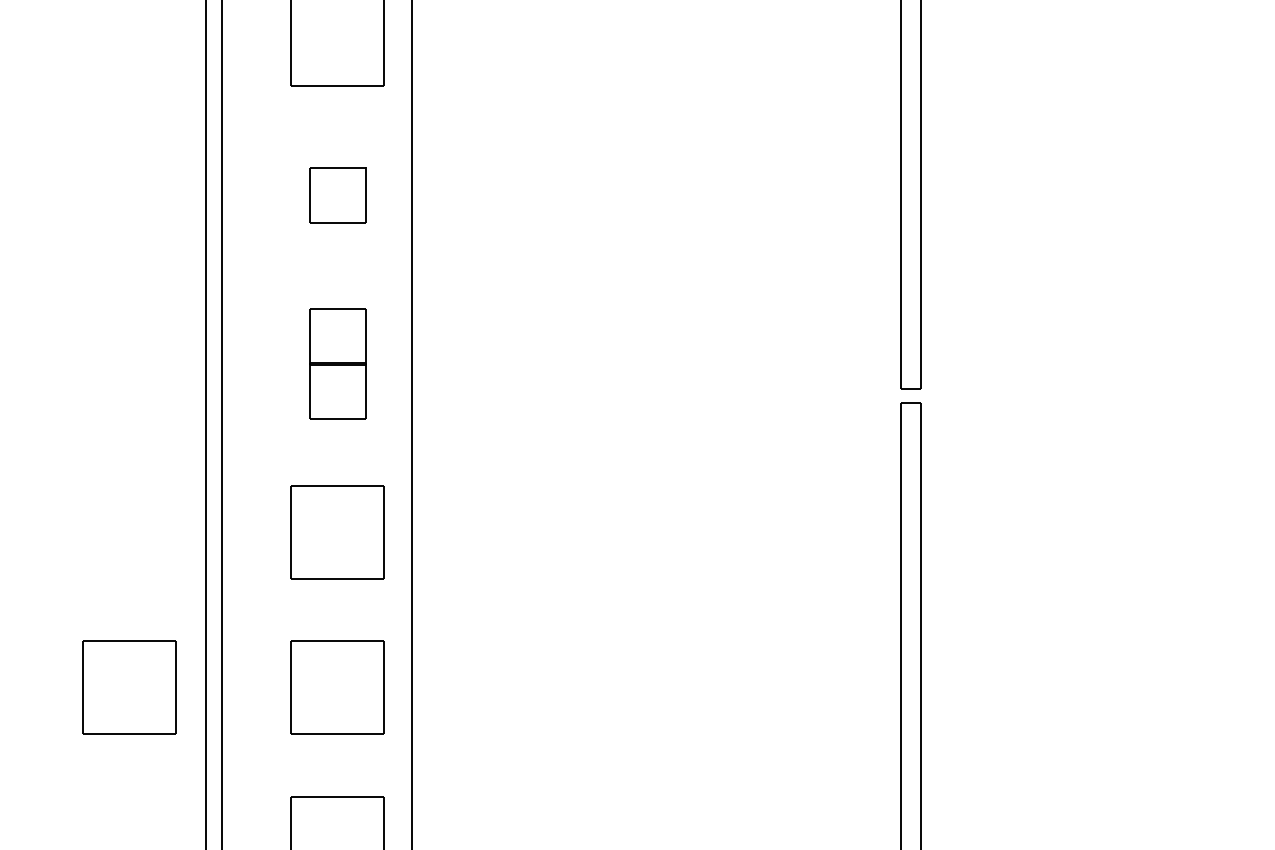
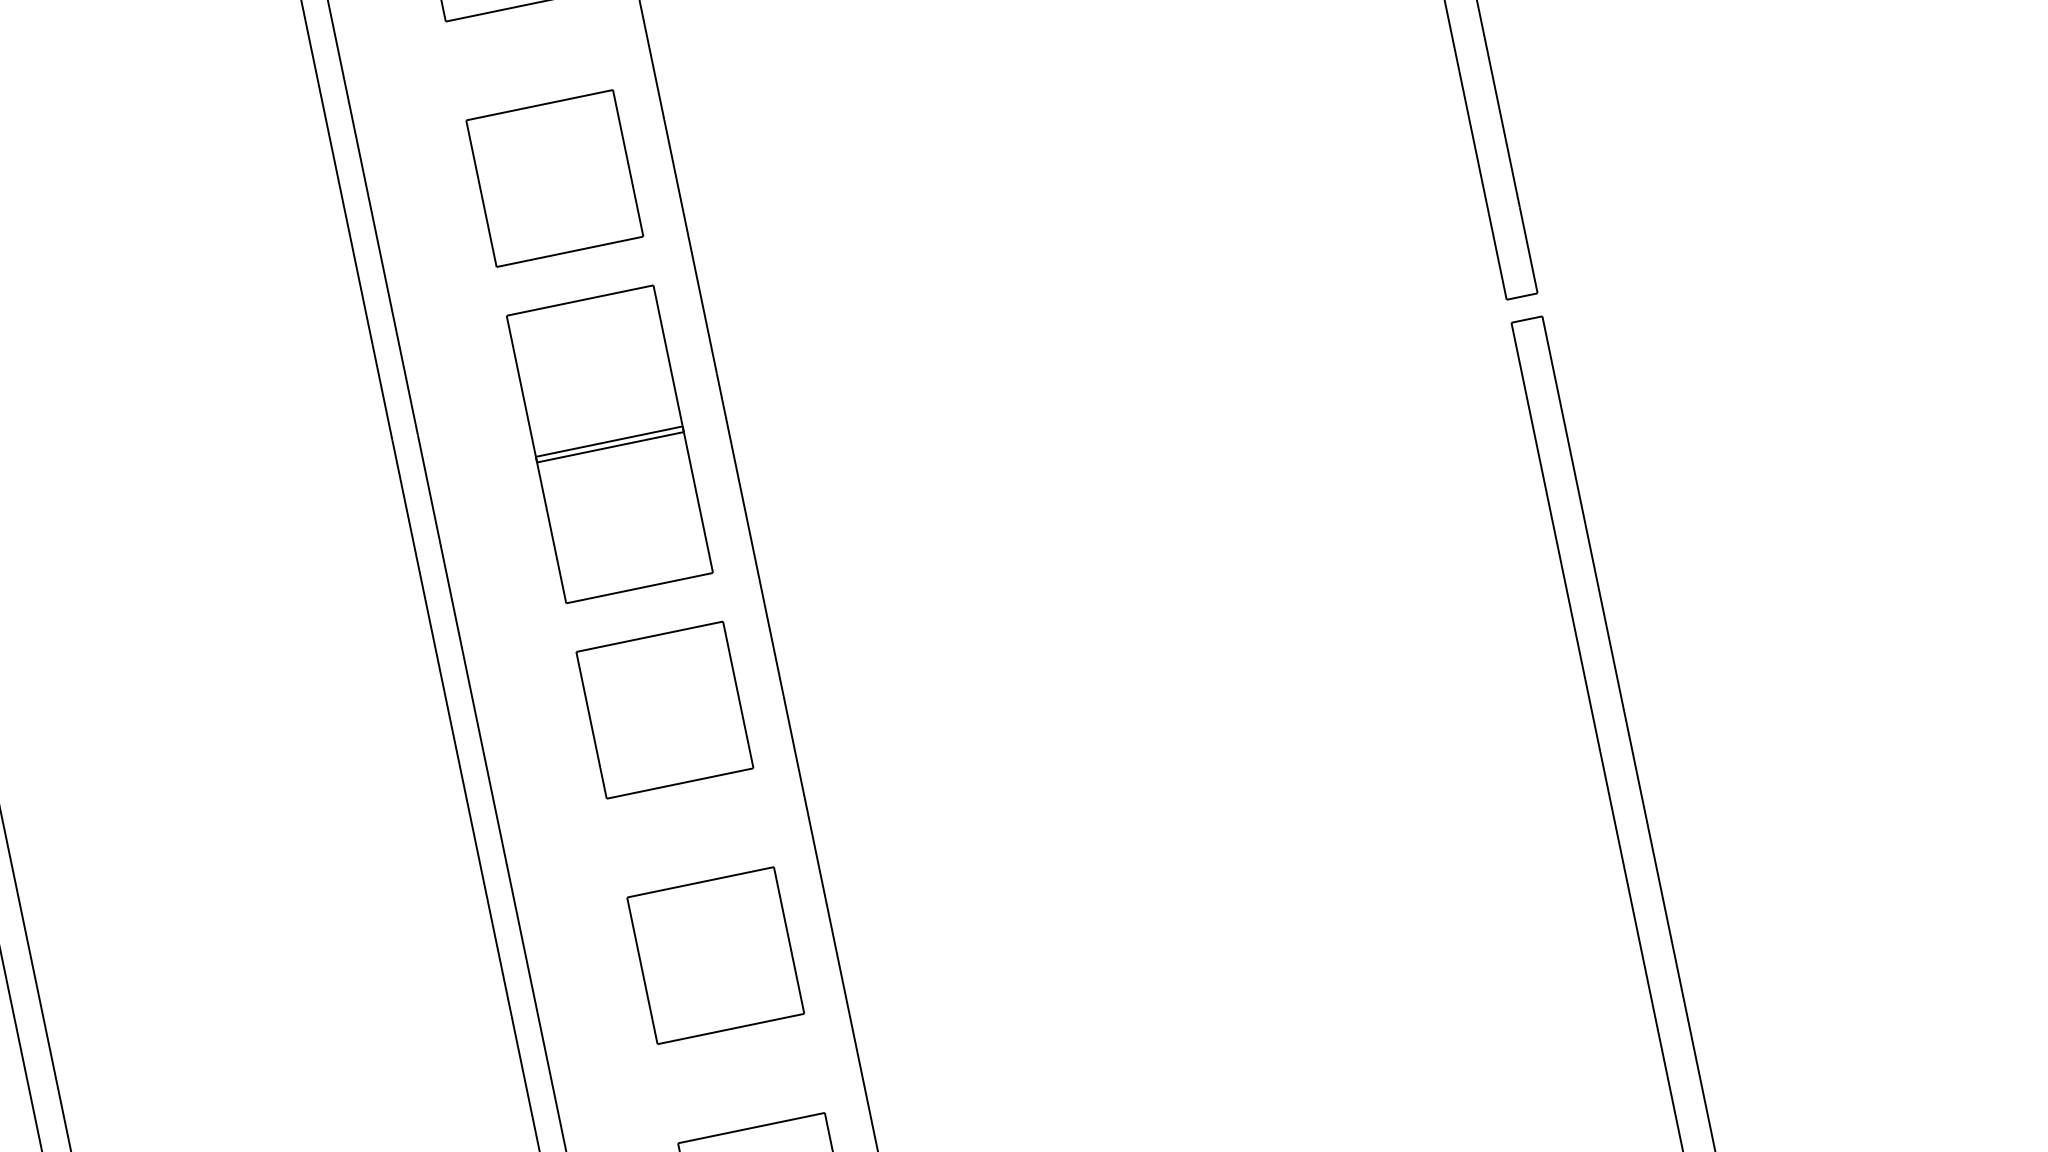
part: (337, 195) -> (554, 178), size x1.67
part: (337, 363) -> (609, 444), size x1.67
part: (129, 687) -> (386, 1023), removed

